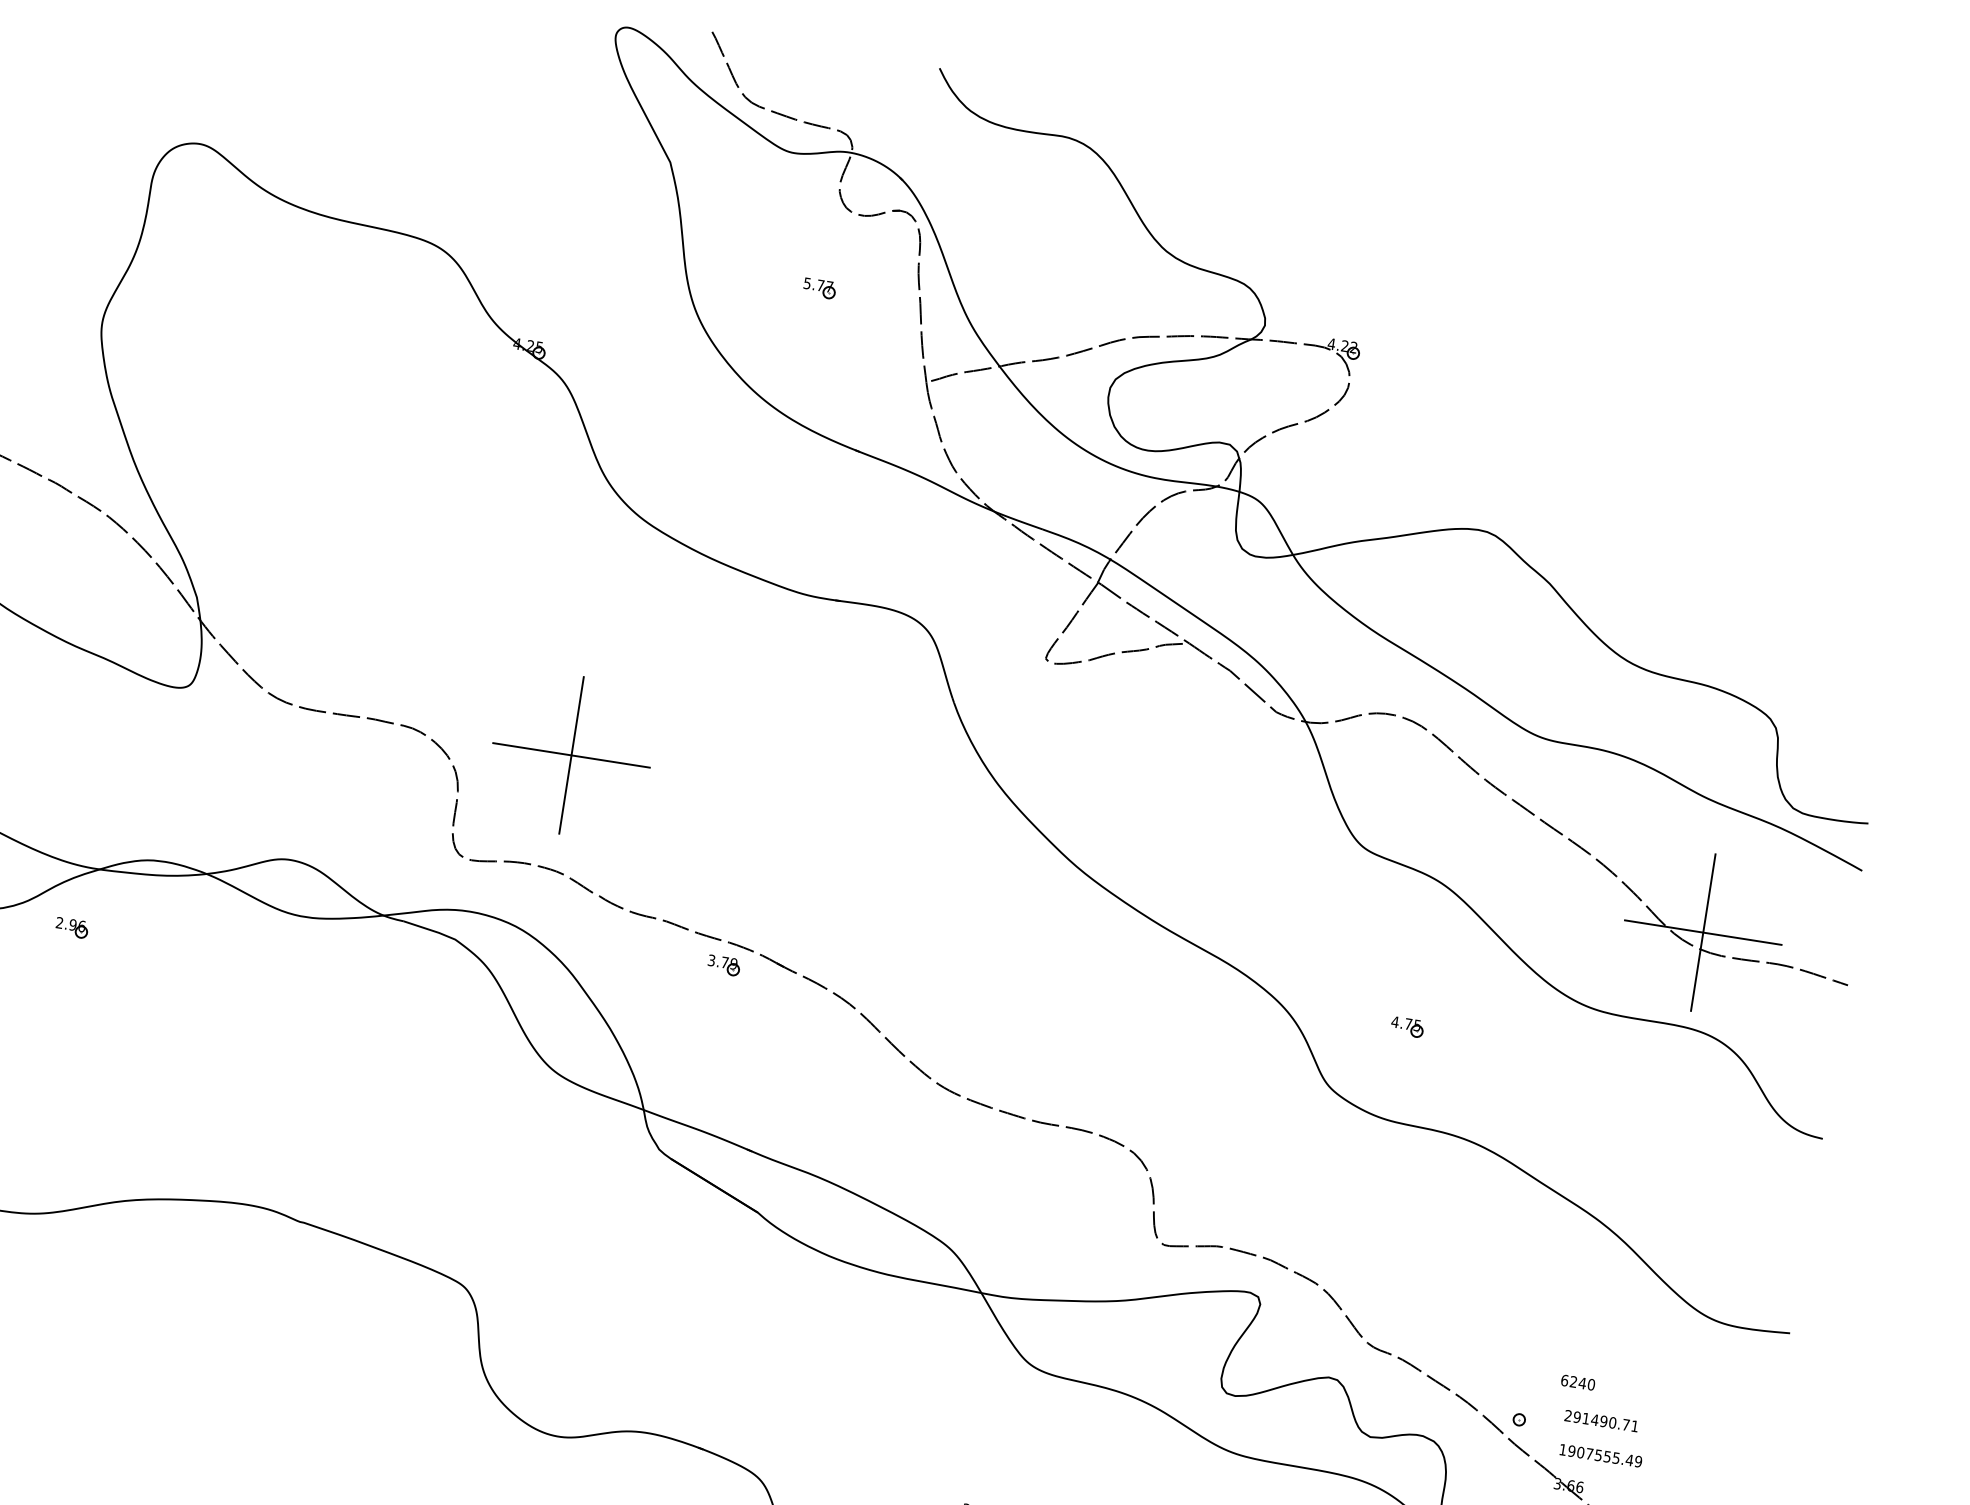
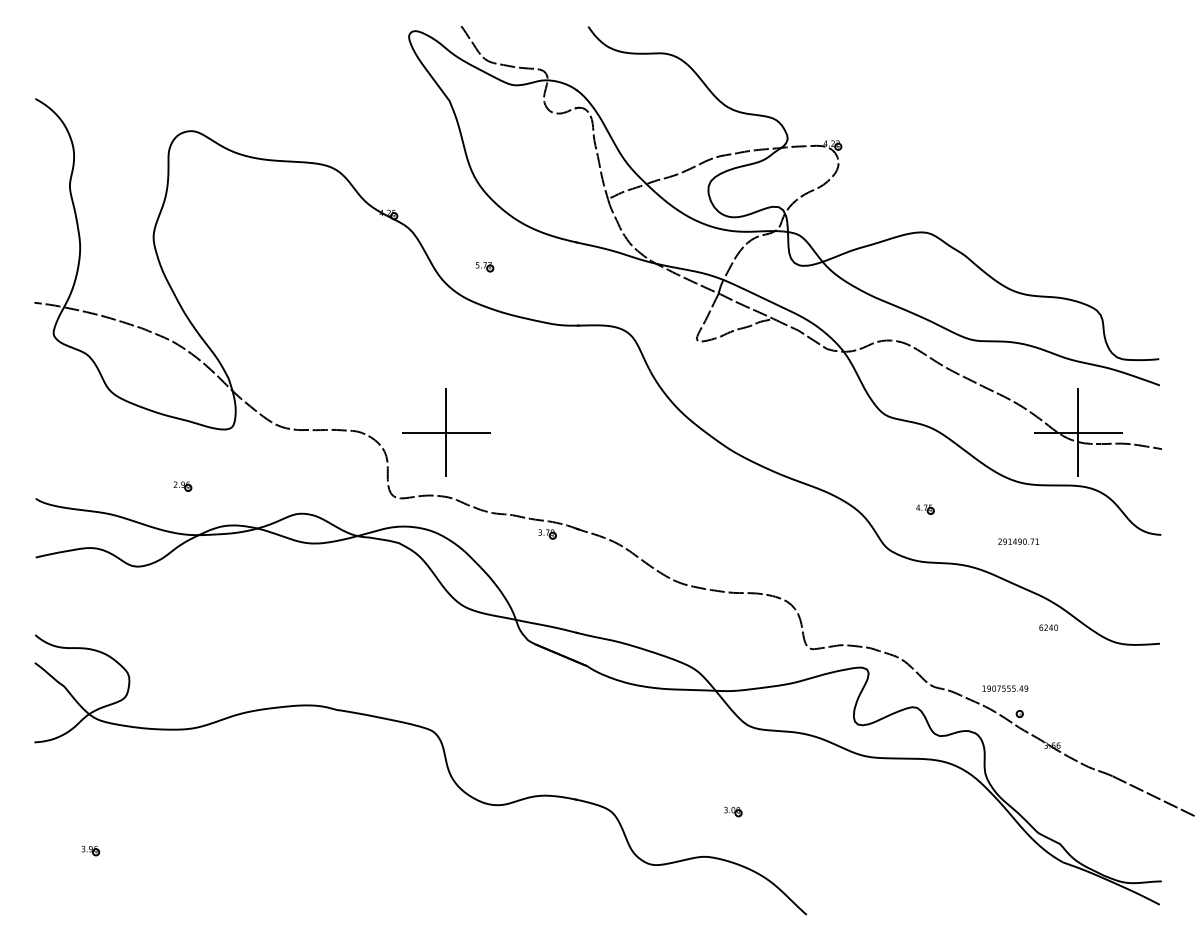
part: (820, 289) -> (485, 267), moved
part: (71, 927) -> (182, 486), moved
text: (1577, 1382) -> (1048, 627), moved
text: (1601, 1420) -> (1018, 541), moved
text: (1601, 1455) -> (1005, 688), moved

